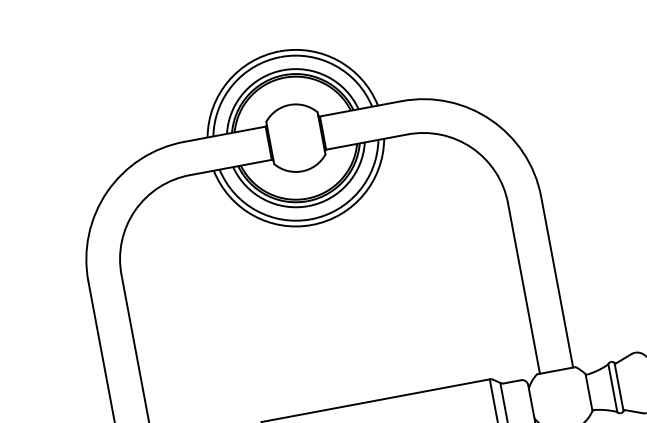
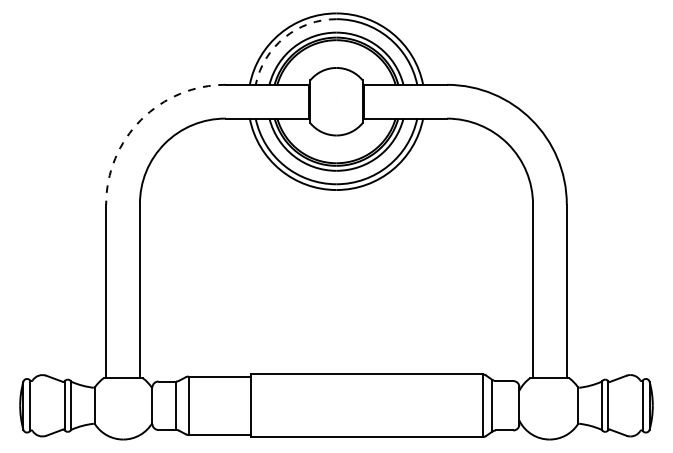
arc: (232, 84) -> (284, 37), solid -> dashed
arc: (107, 191) -> (141, 119), solid -> dashed

